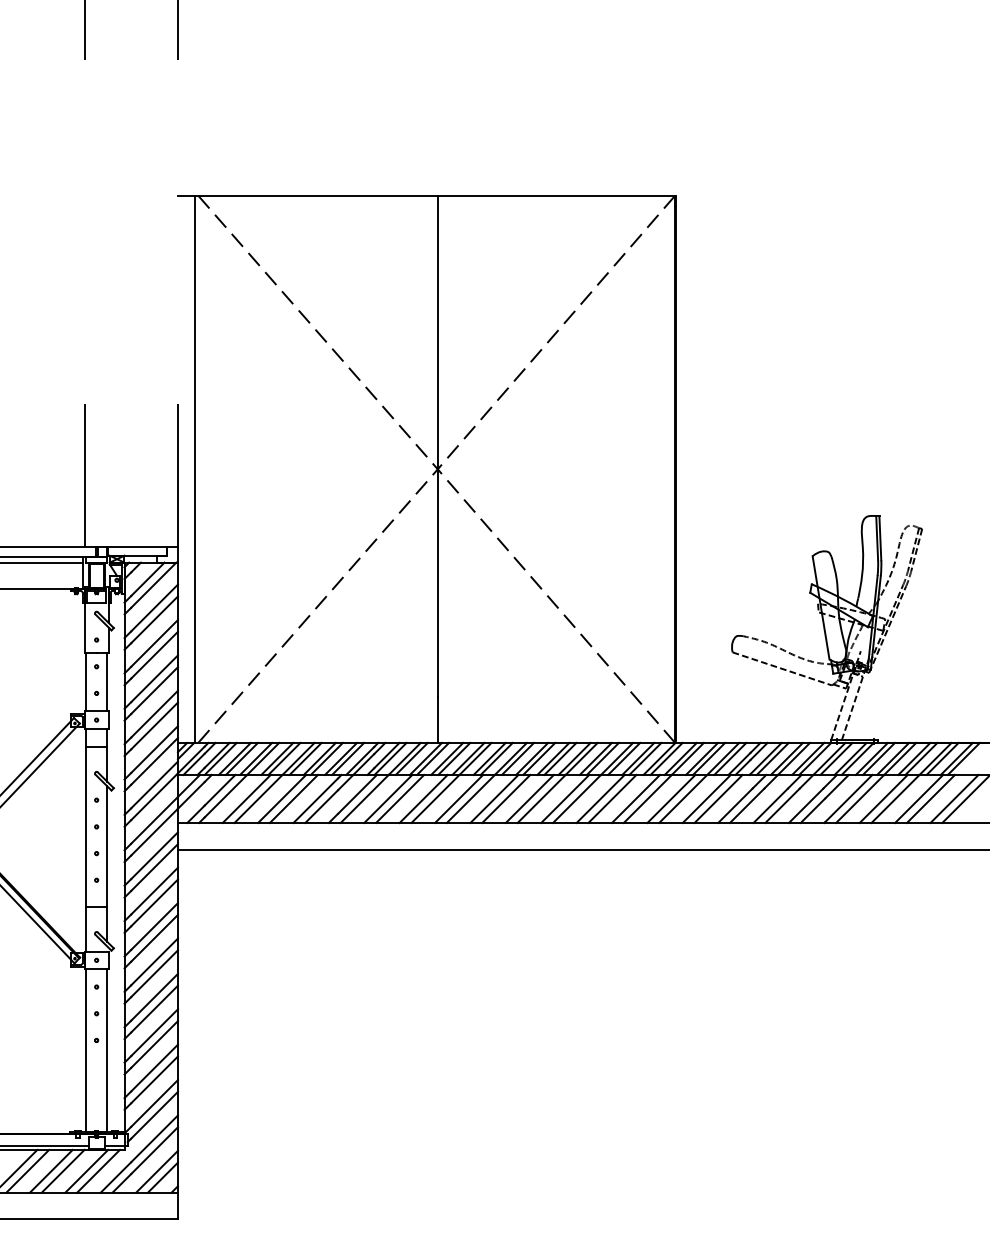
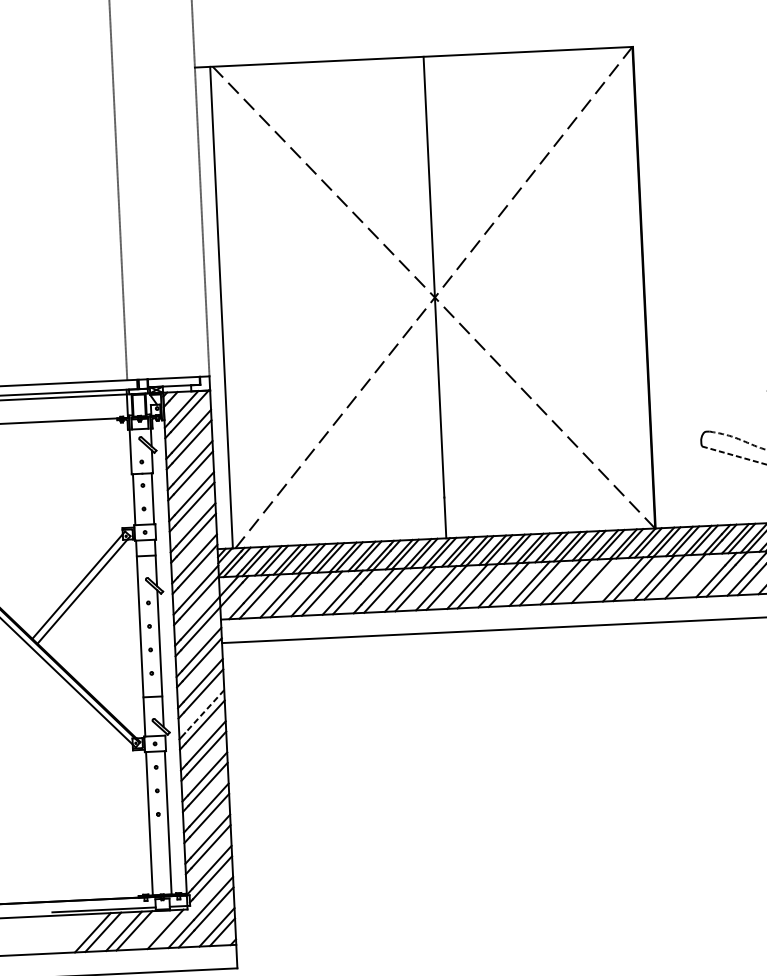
line: (612, 798) -> (602, 580), removed
line: (718, 798) -> (695, 575), removed
line: (154, 926) -> (204, 711), solid -> dashed
line: (86, 1170) -> (154, 929), removed

